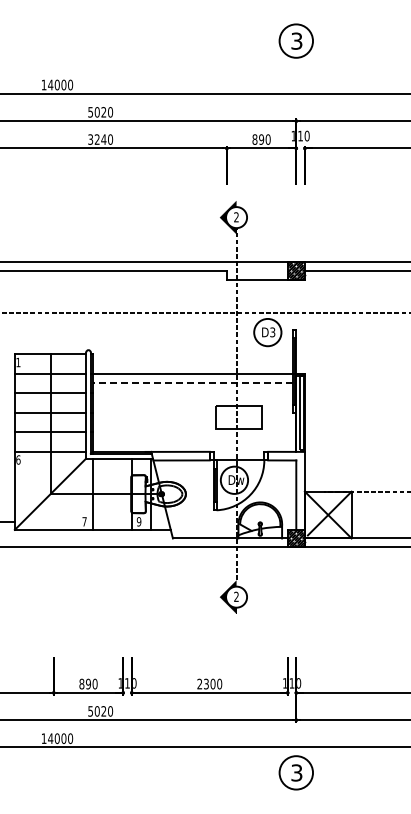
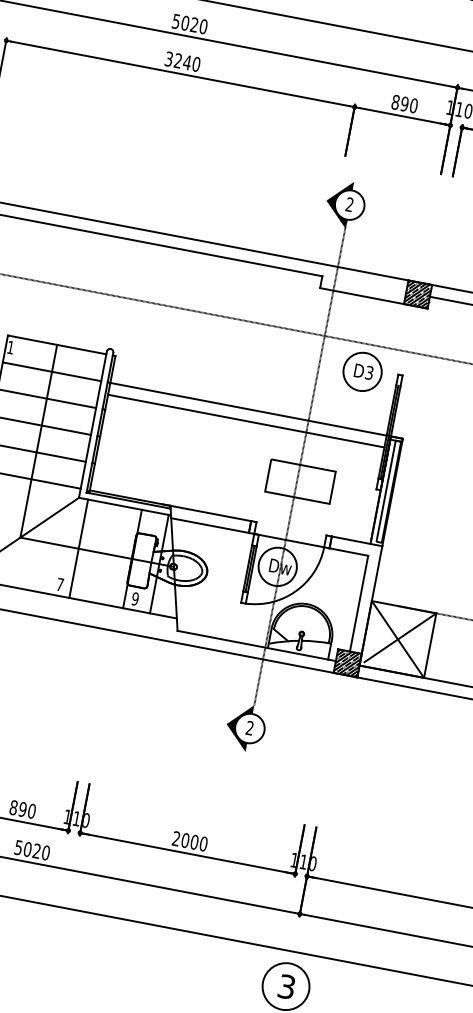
line: (192, 382) -> (245, 420), dashed -> solid
text: (205, 683) -> (184, 839), 2300 -> 2000

